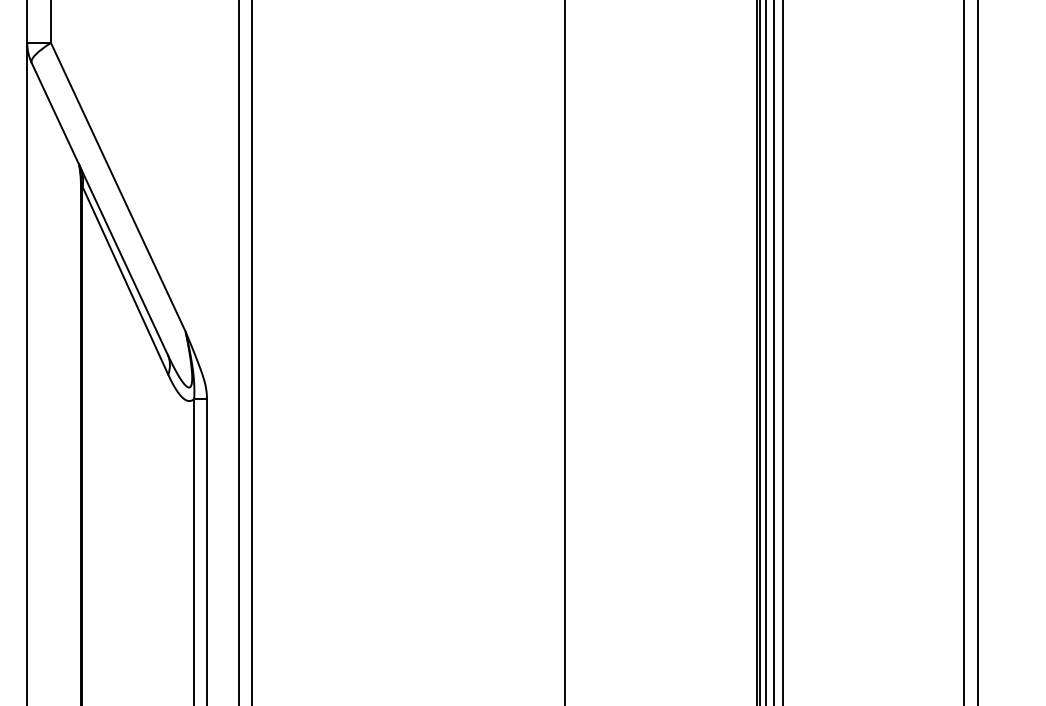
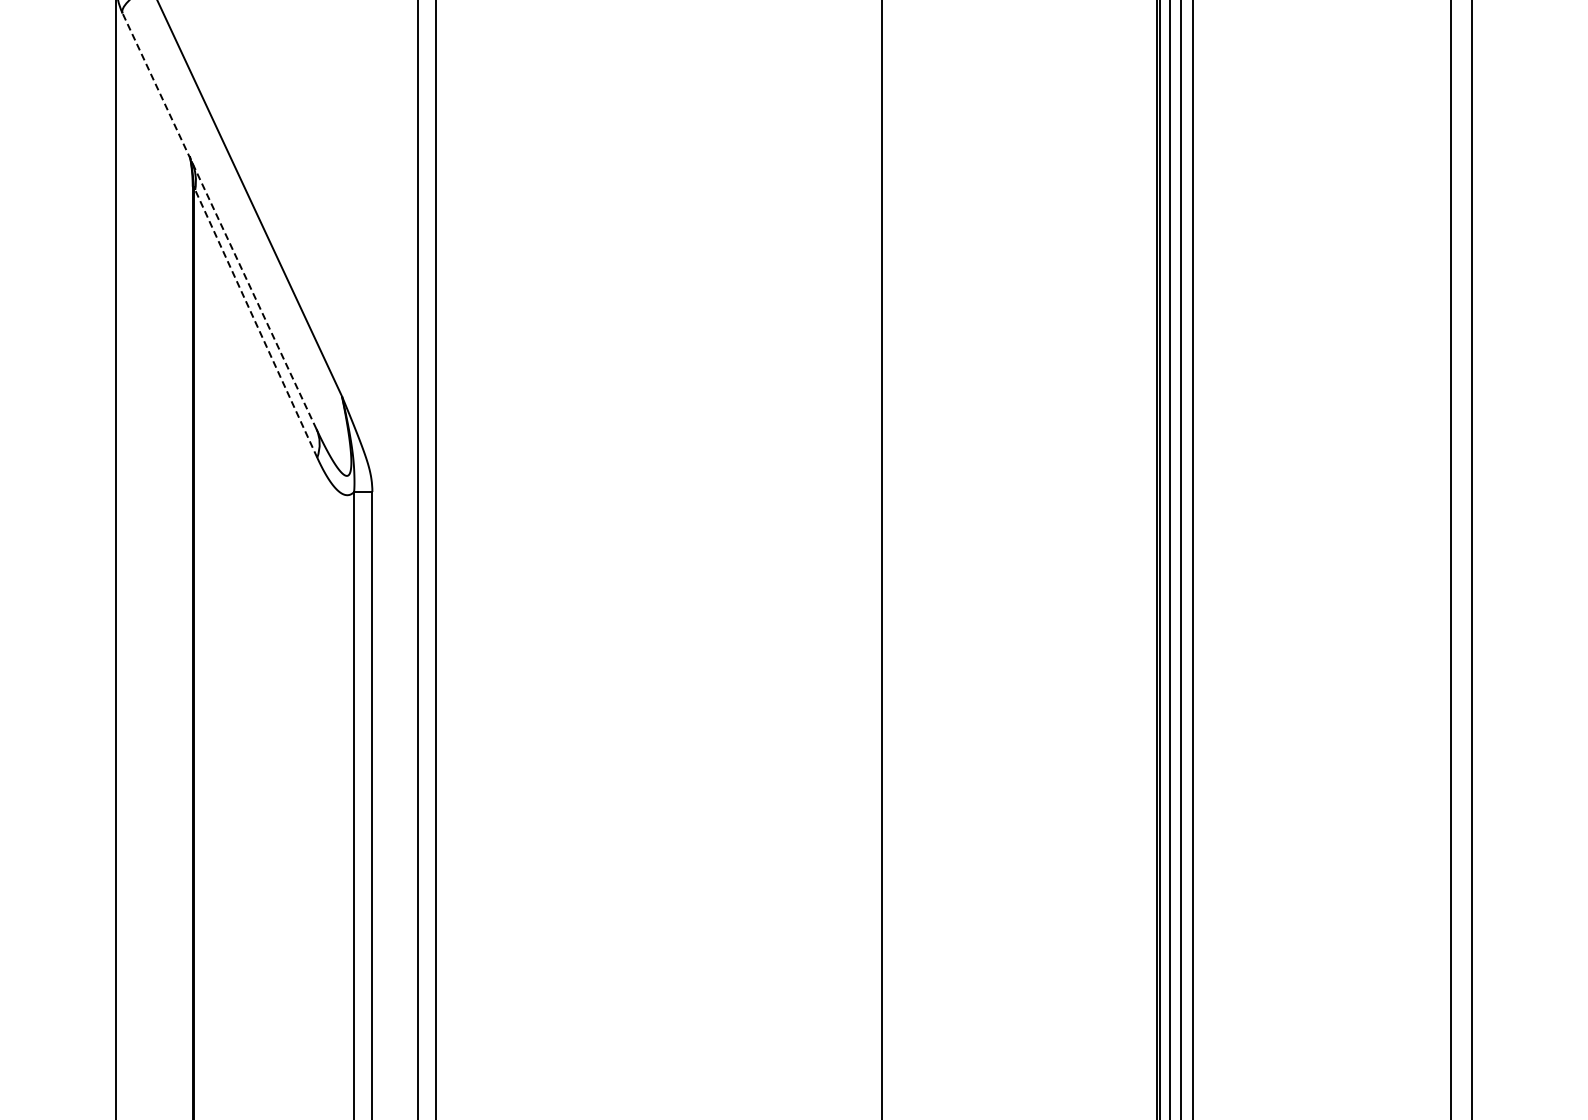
line: (99, 208) -> (219, 220), solid -> dashed
line: (125, 280) -> (256, 323), solid -> dashed

